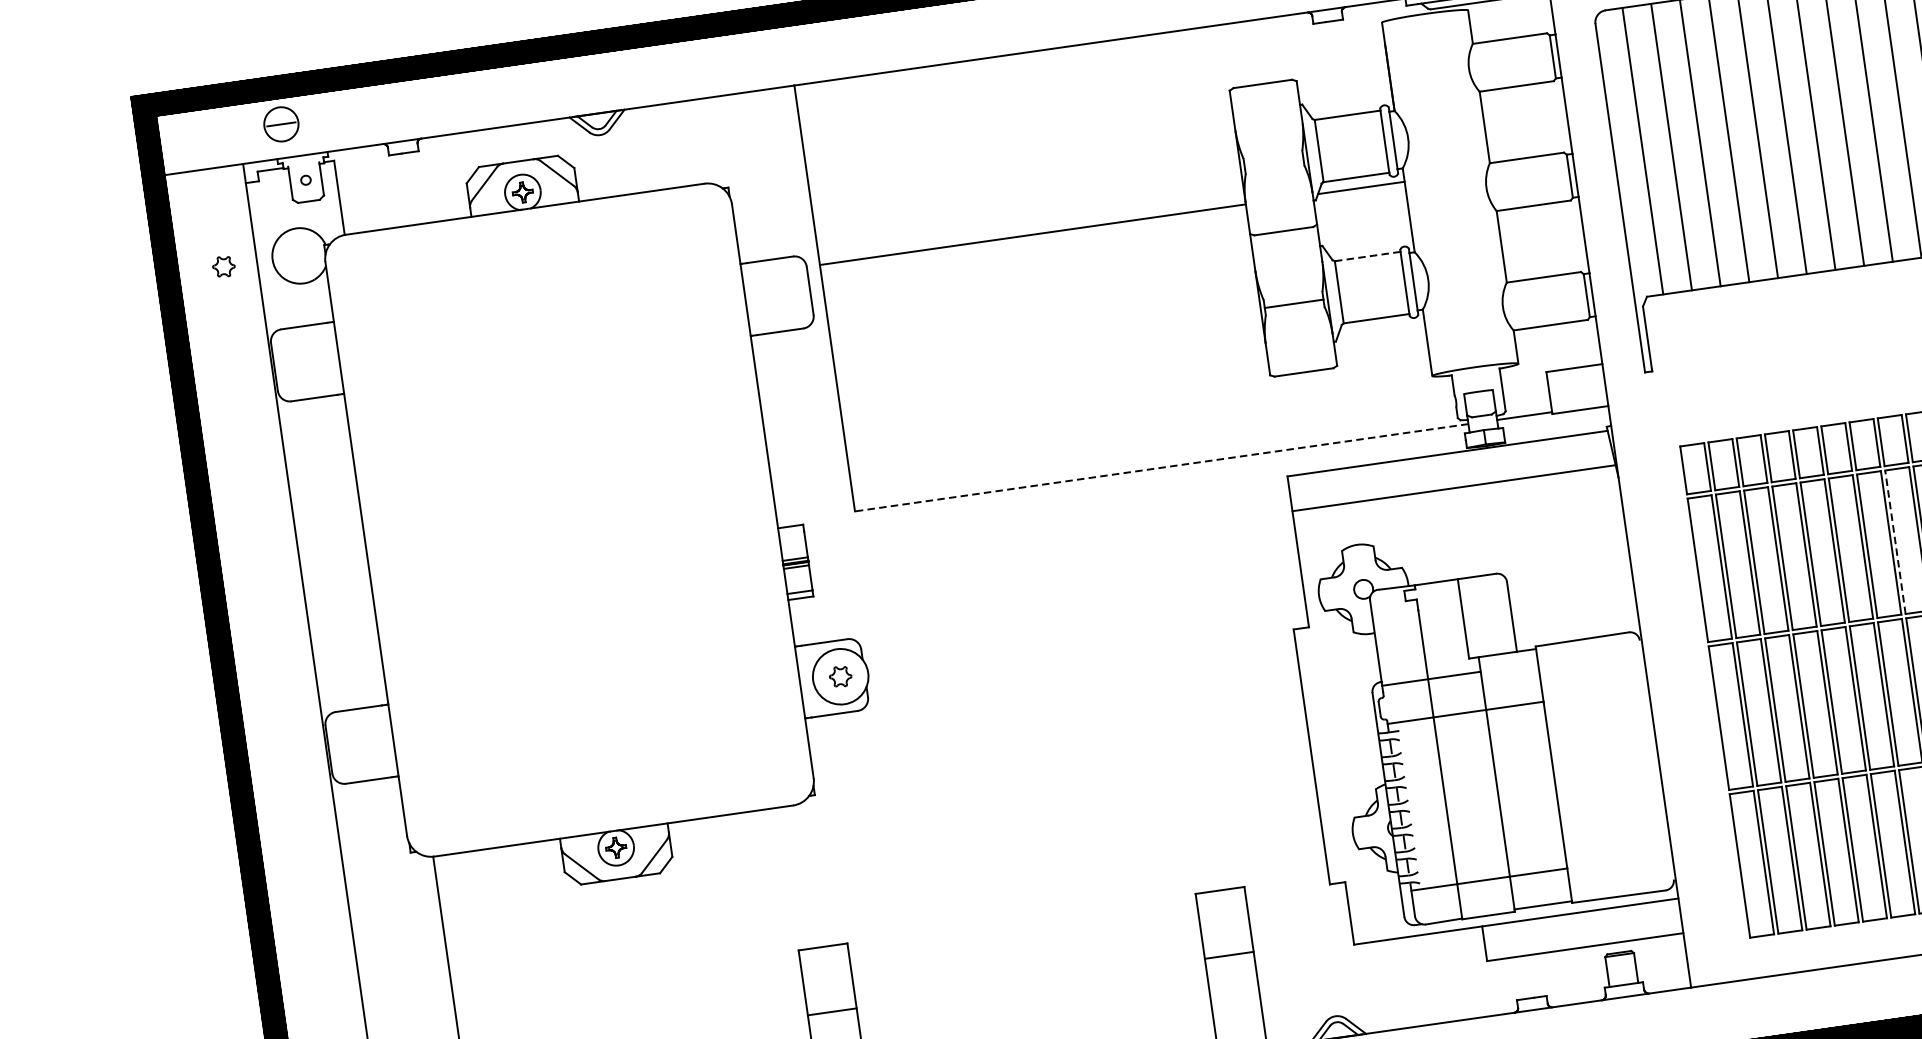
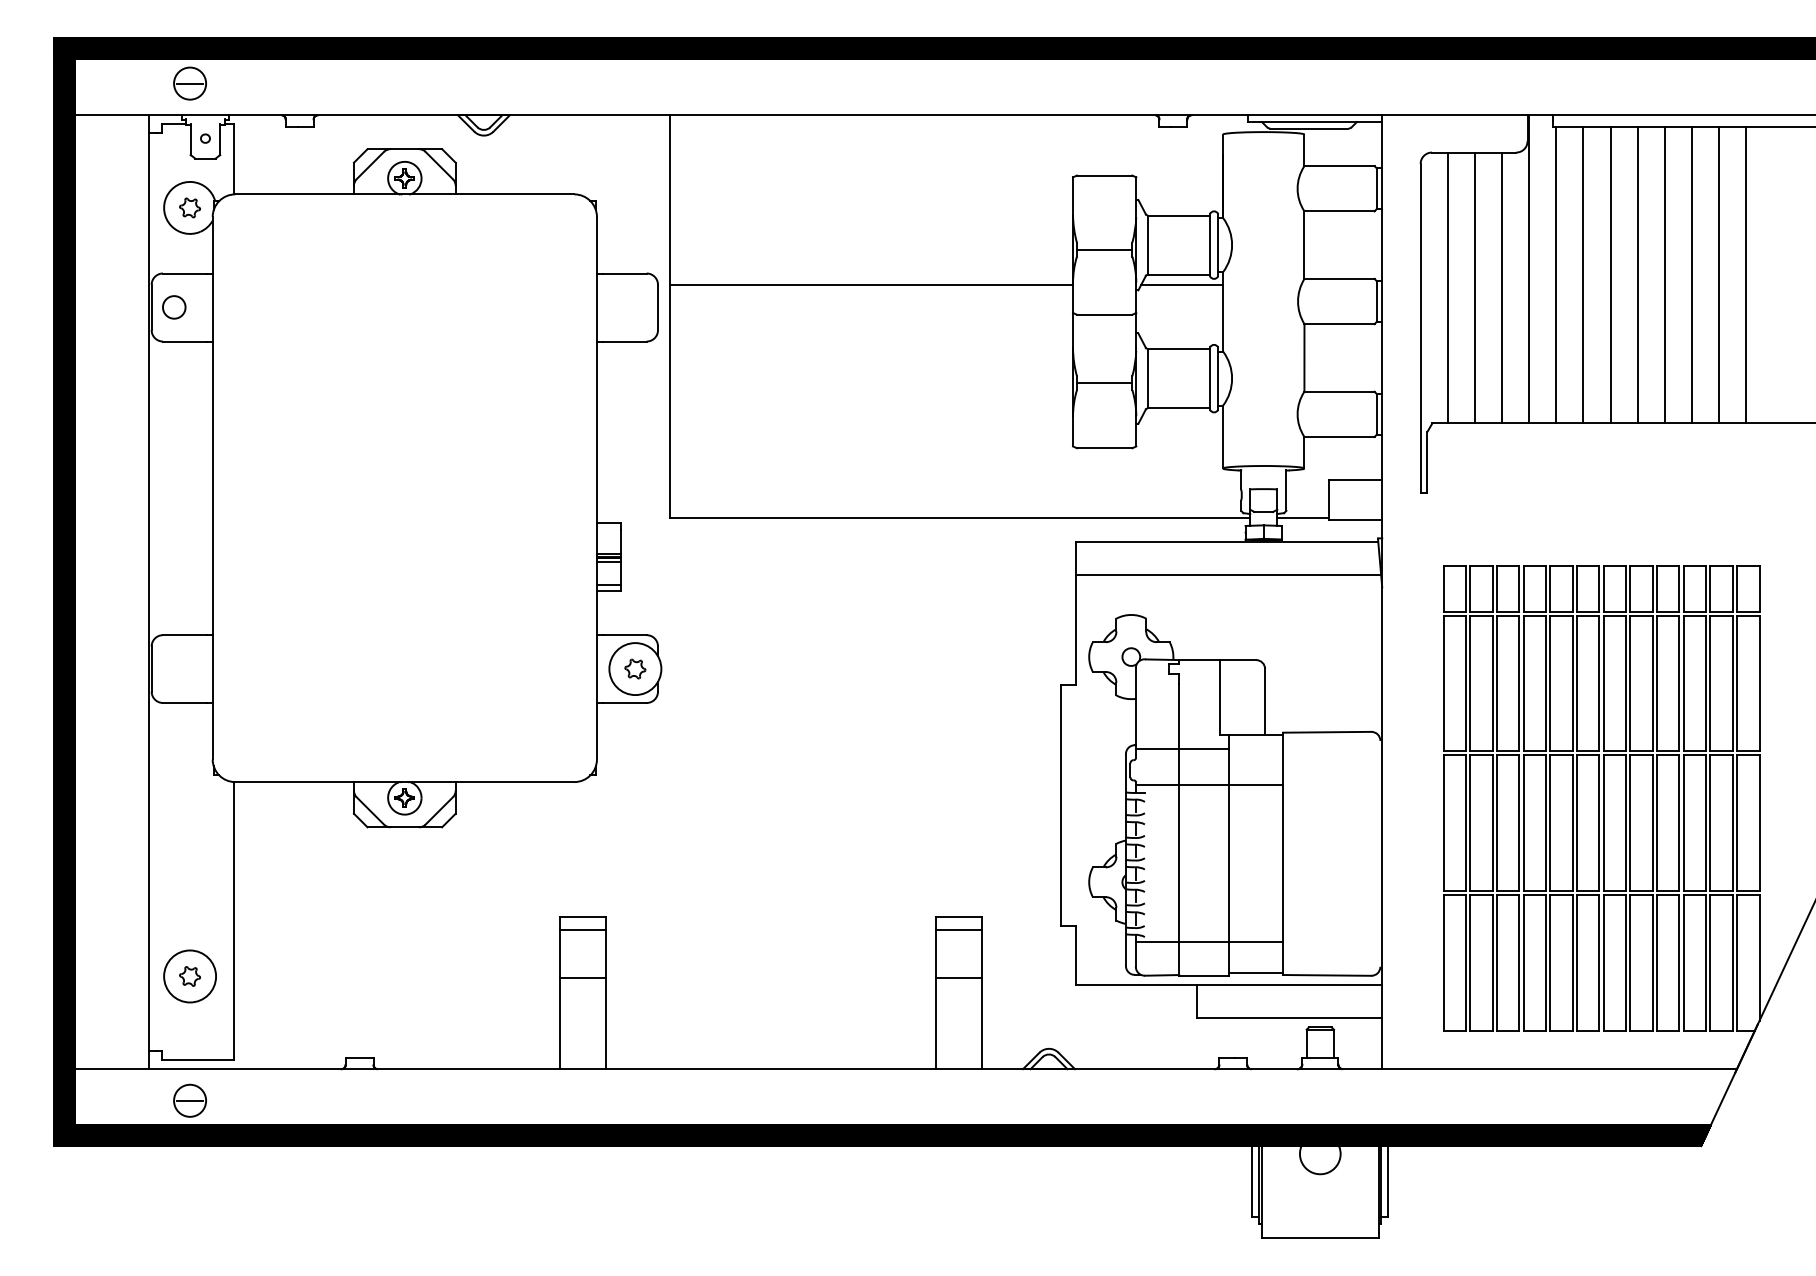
line: (1273, 162) -> (1104, 249), added
line: (1367, 256) -> (1178, 349), dashed -> solid
part: (223, 266) -> (189, 207), moved
circle: (298, 363) -> (174, 307), added
line: (1161, 467) -> (960, 517), dashed -> solid
line: (1895, 542) -> (1630, 683), dashed -> solid
line: (1221, 903) -> (958, 929), added
line: (825, 960) -> (583, 929), added

